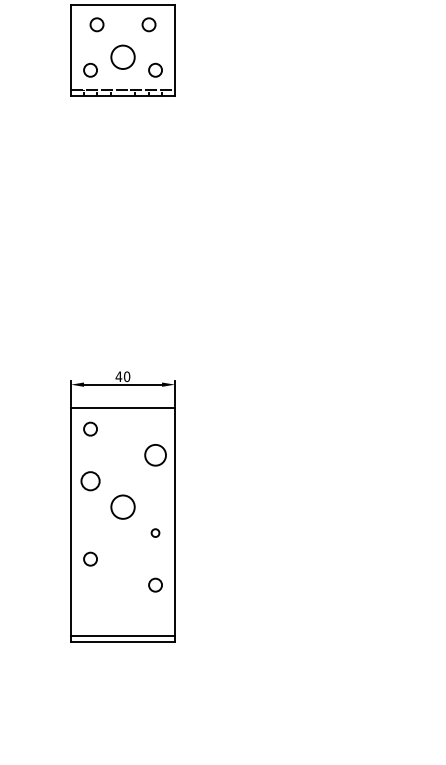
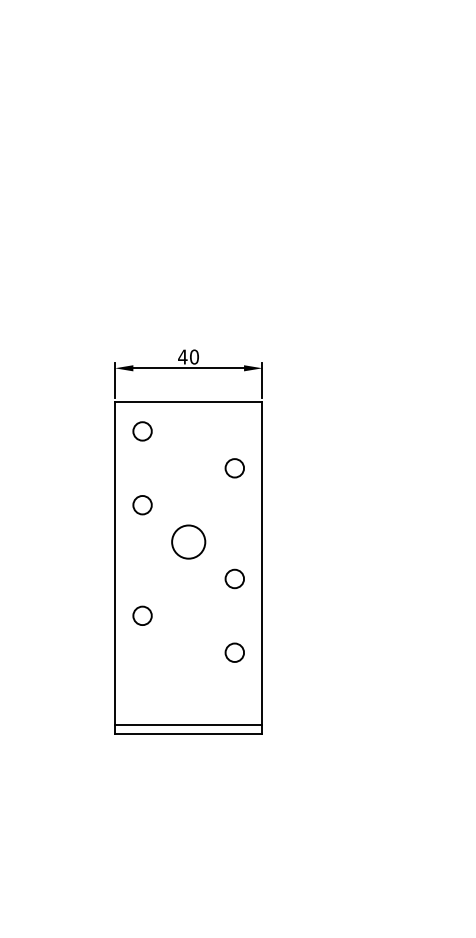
circle: (155, 454) -> (234, 467), size x0.62
circle: (90, 480) -> (142, 504), size x0.71
circle: (155, 532) -> (234, 578), size x1.67

